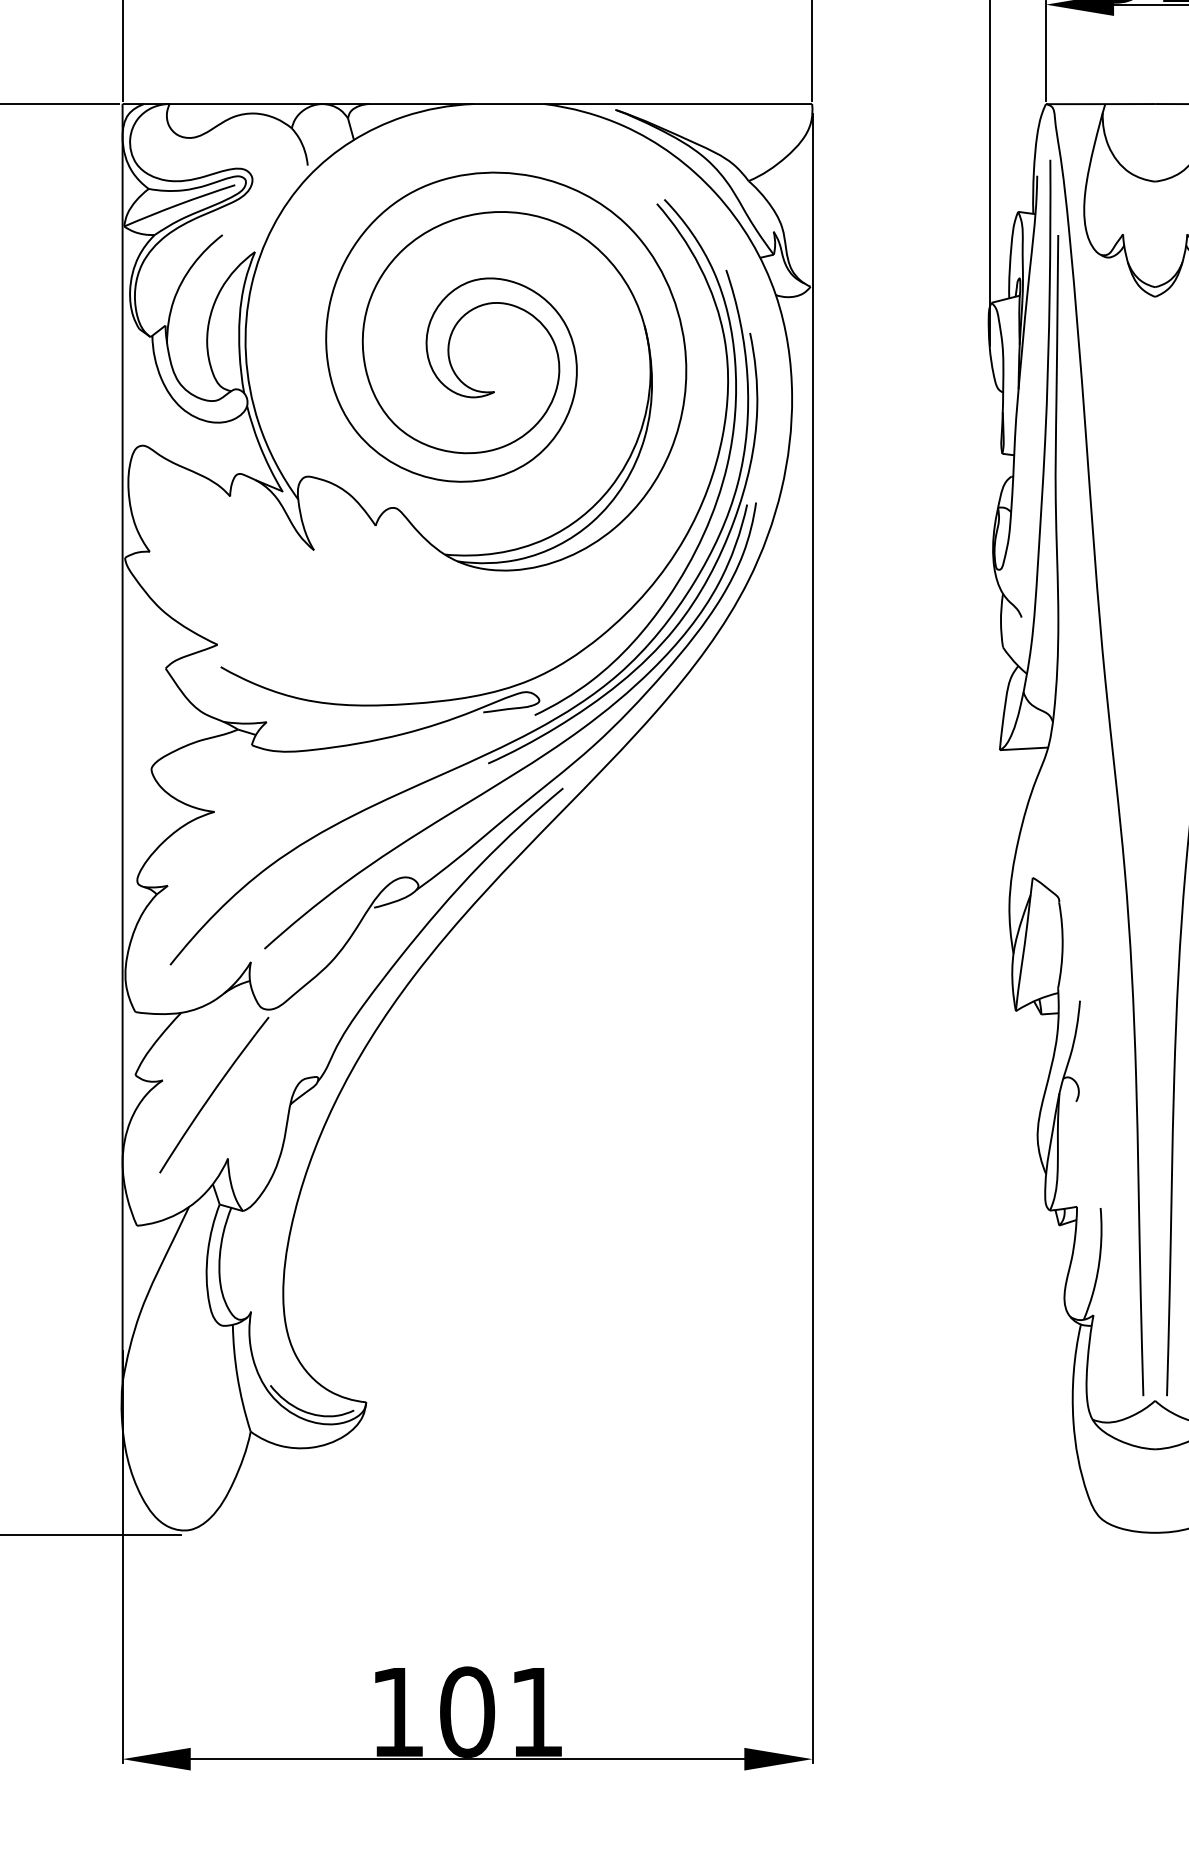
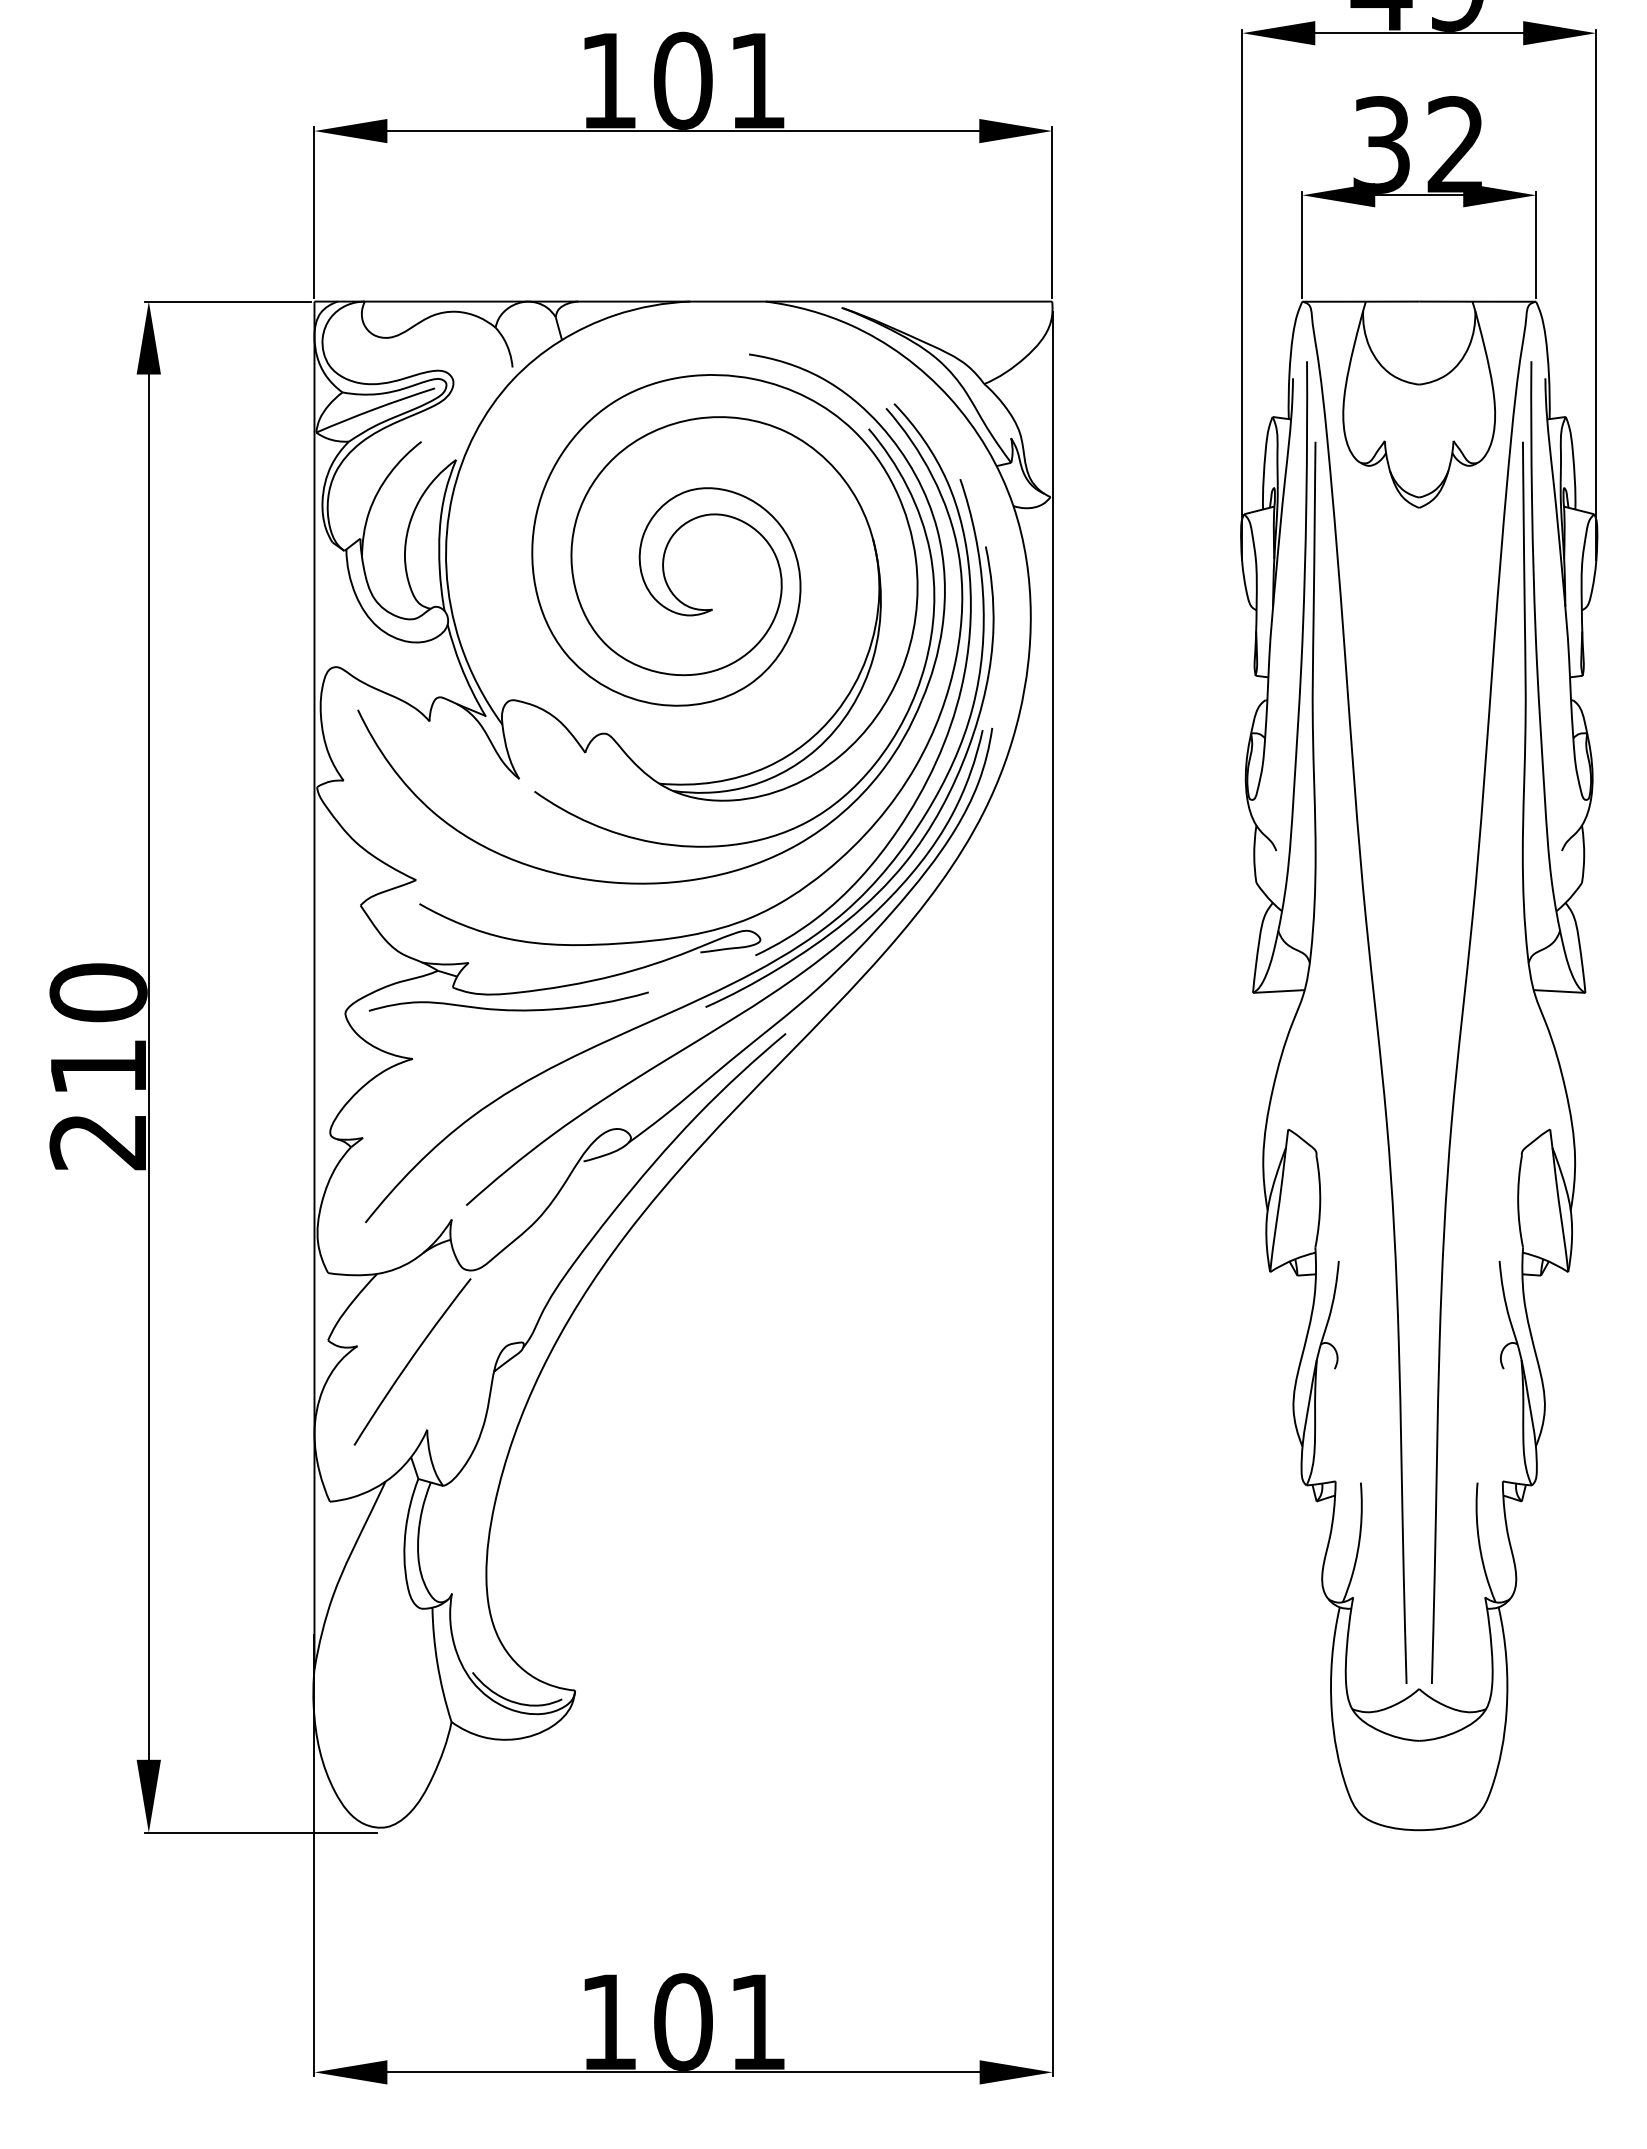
part: (330, 561) -> (536, 791), added
curve: (303, 765) -> (508, 1009), added

